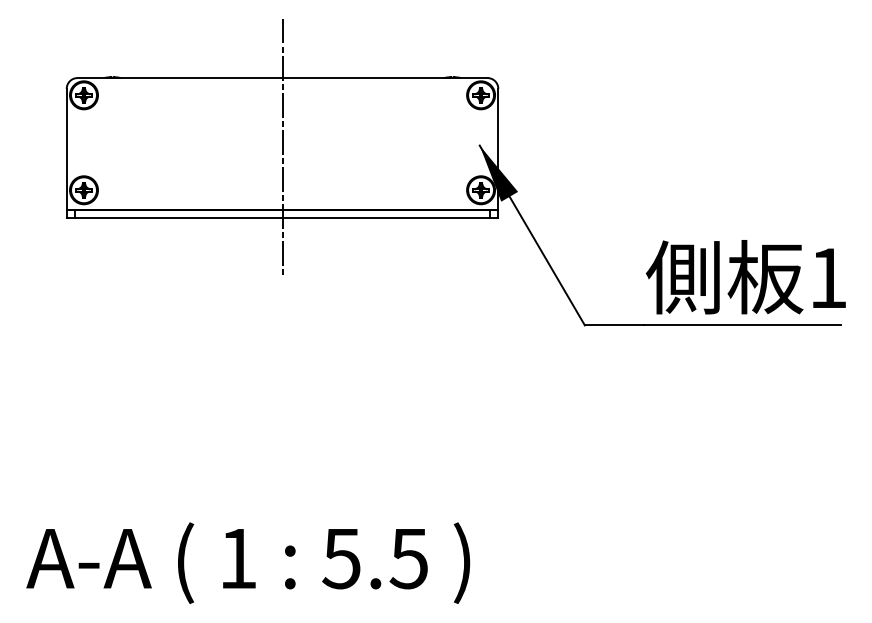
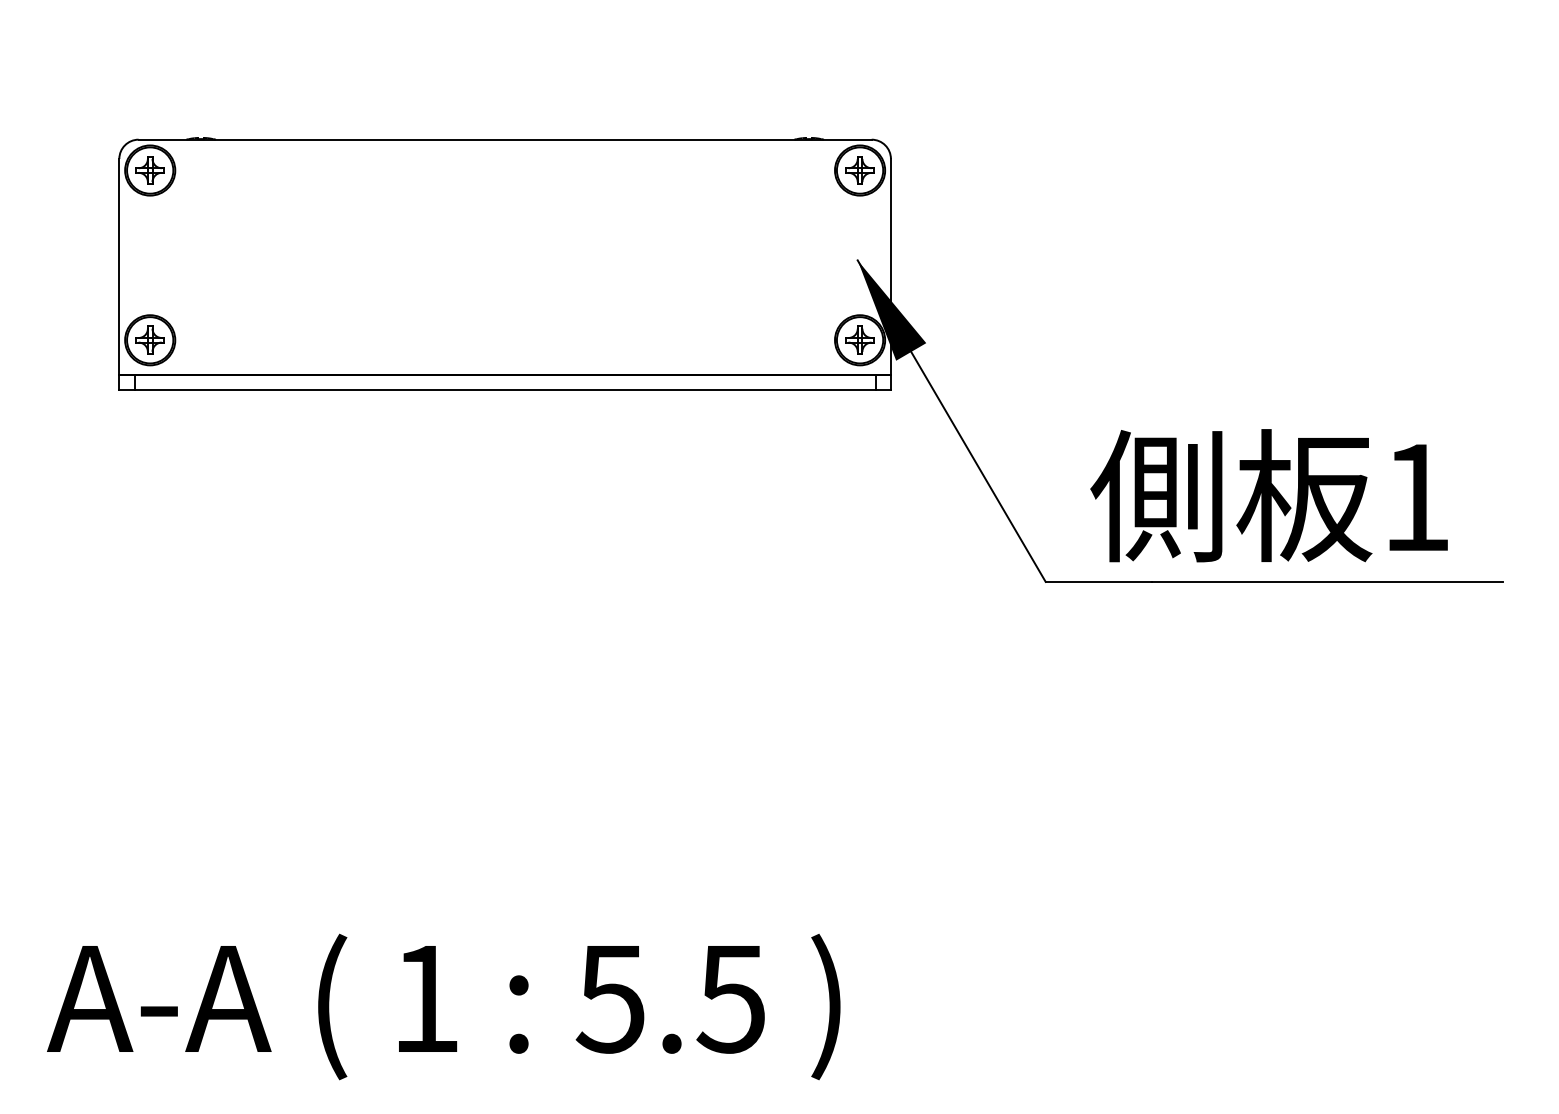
line: (282, 147) -> (505, 263), removed
text: (745, 277) -> (1268, 496), moved

